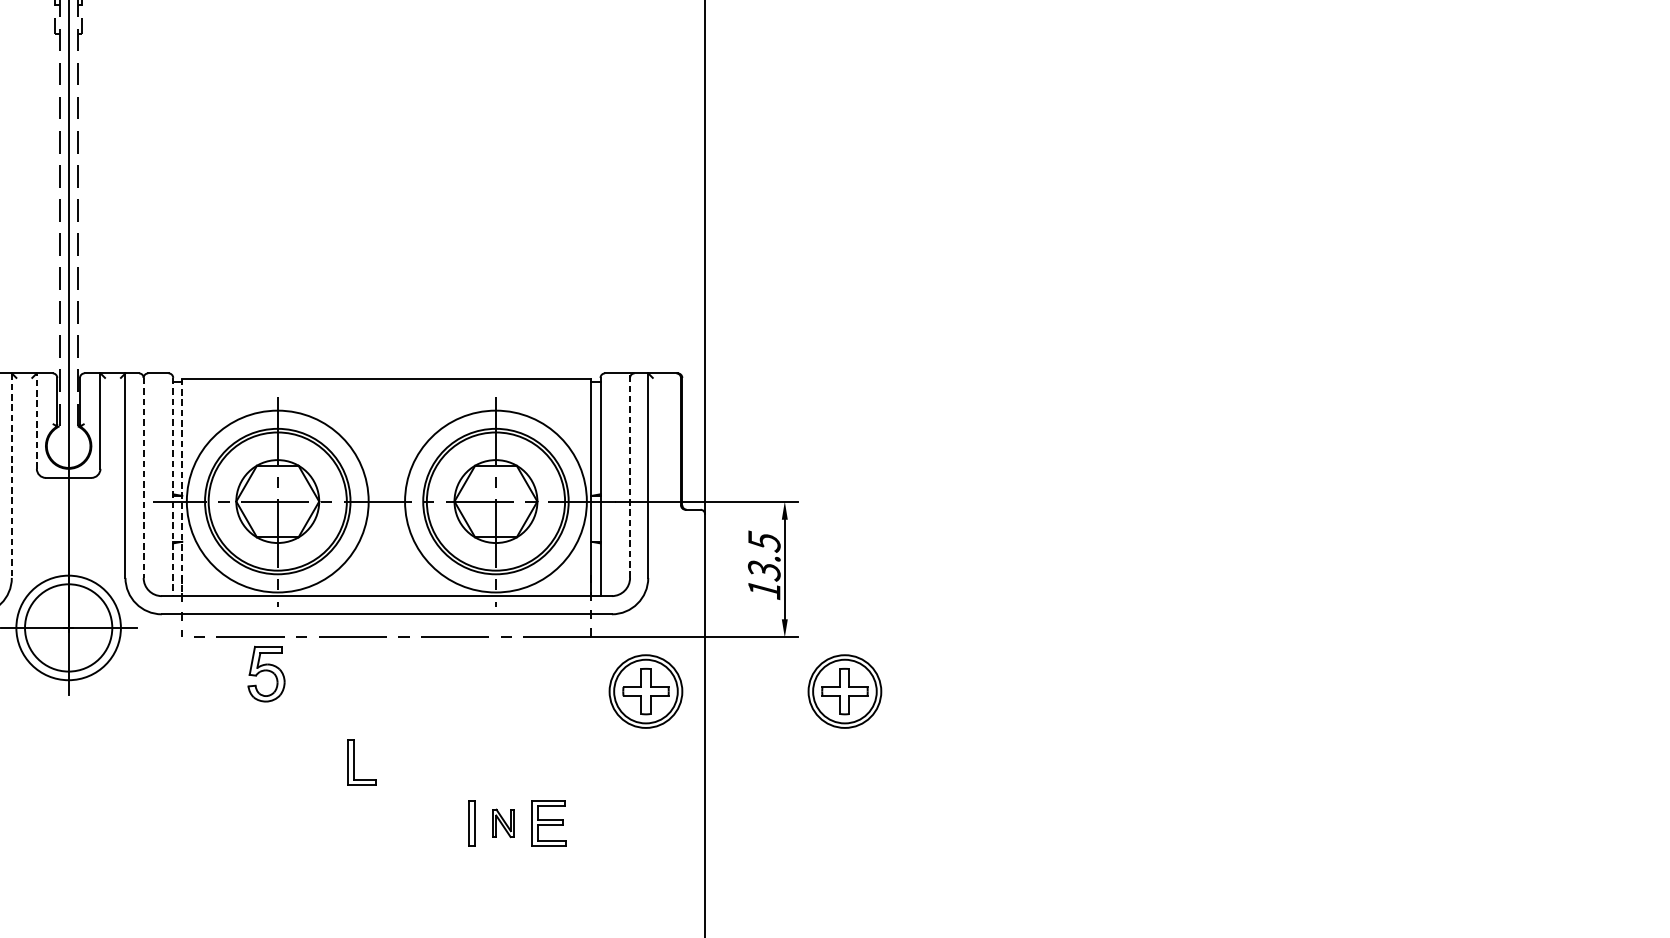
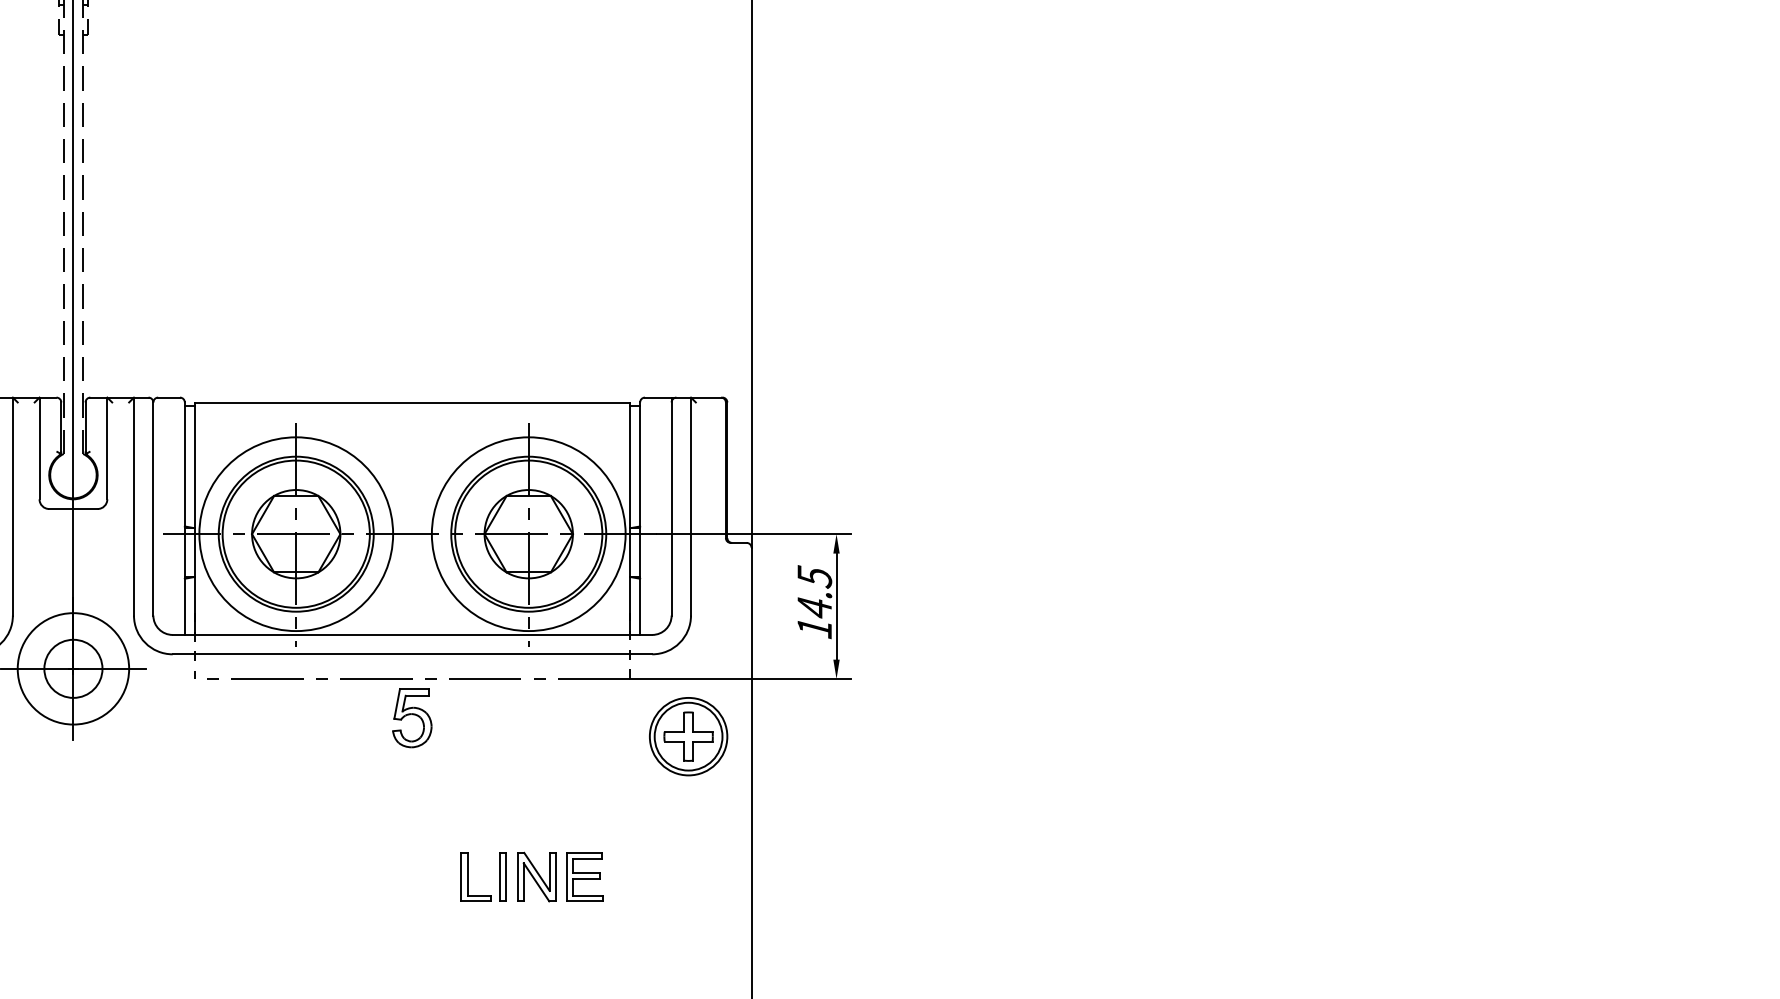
line: (36, 421) -> (39, 448), dashed -> solid
line: (11, 475) -> (12, 506), dashed -> solid
line: (629, 475) -> (671, 506), dashed -> solid
line: (143, 478) -> (153, 509), dashed -> solid
line: (172, 487) -> (184, 519), dashed -> solid
line: (182, 487) -> (194, 519), dashed -> solid
text: (764, 571) -> (814, 608), 13.5 -> 14.5
circle: (68, 627) -> (73, 668), size x0.62
part: (266, 674) -> (412, 718), moved
part: (844, 691) -> (900, 736), removed
part: (354, 761) -> (468, 876), moved
part: (503, 822) -> (536, 876), size x1.67

